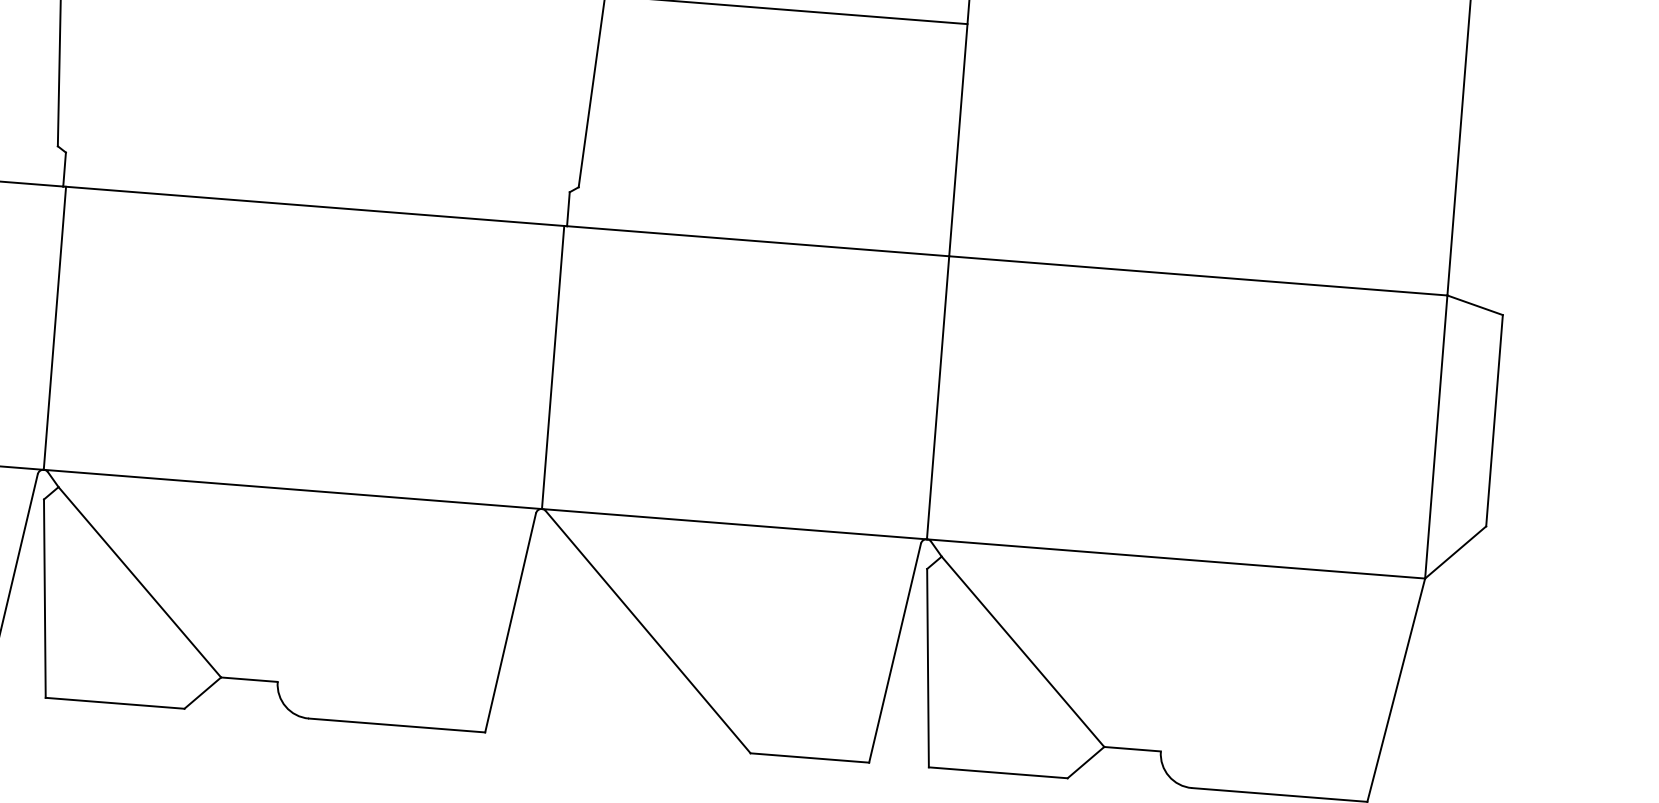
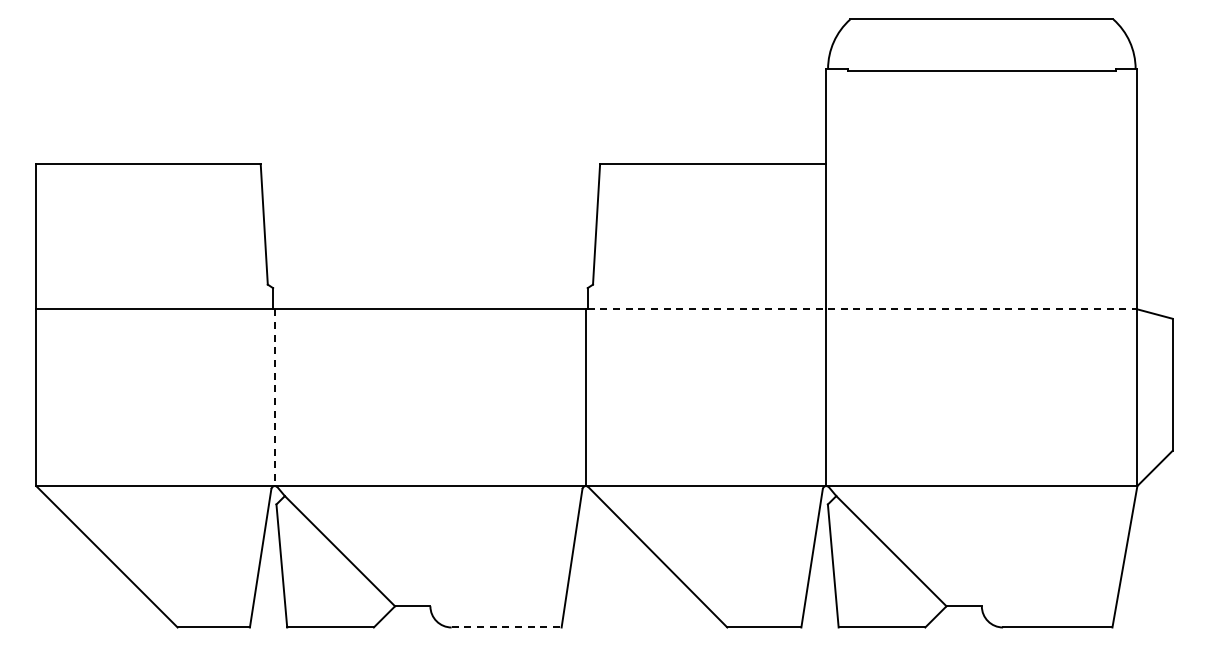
line: (1007, 261) -> (862, 309), solid -> dashed
line: (54, 329) -> (274, 398), solid -> dashed
line: (398, 725) -> (507, 627), solid -> dashed

